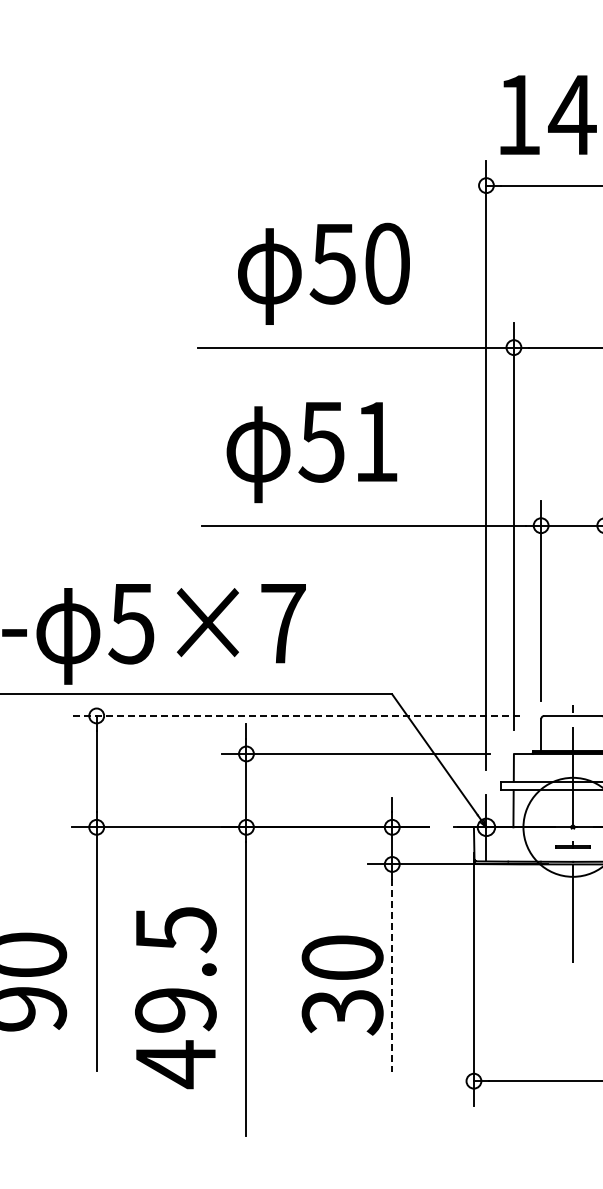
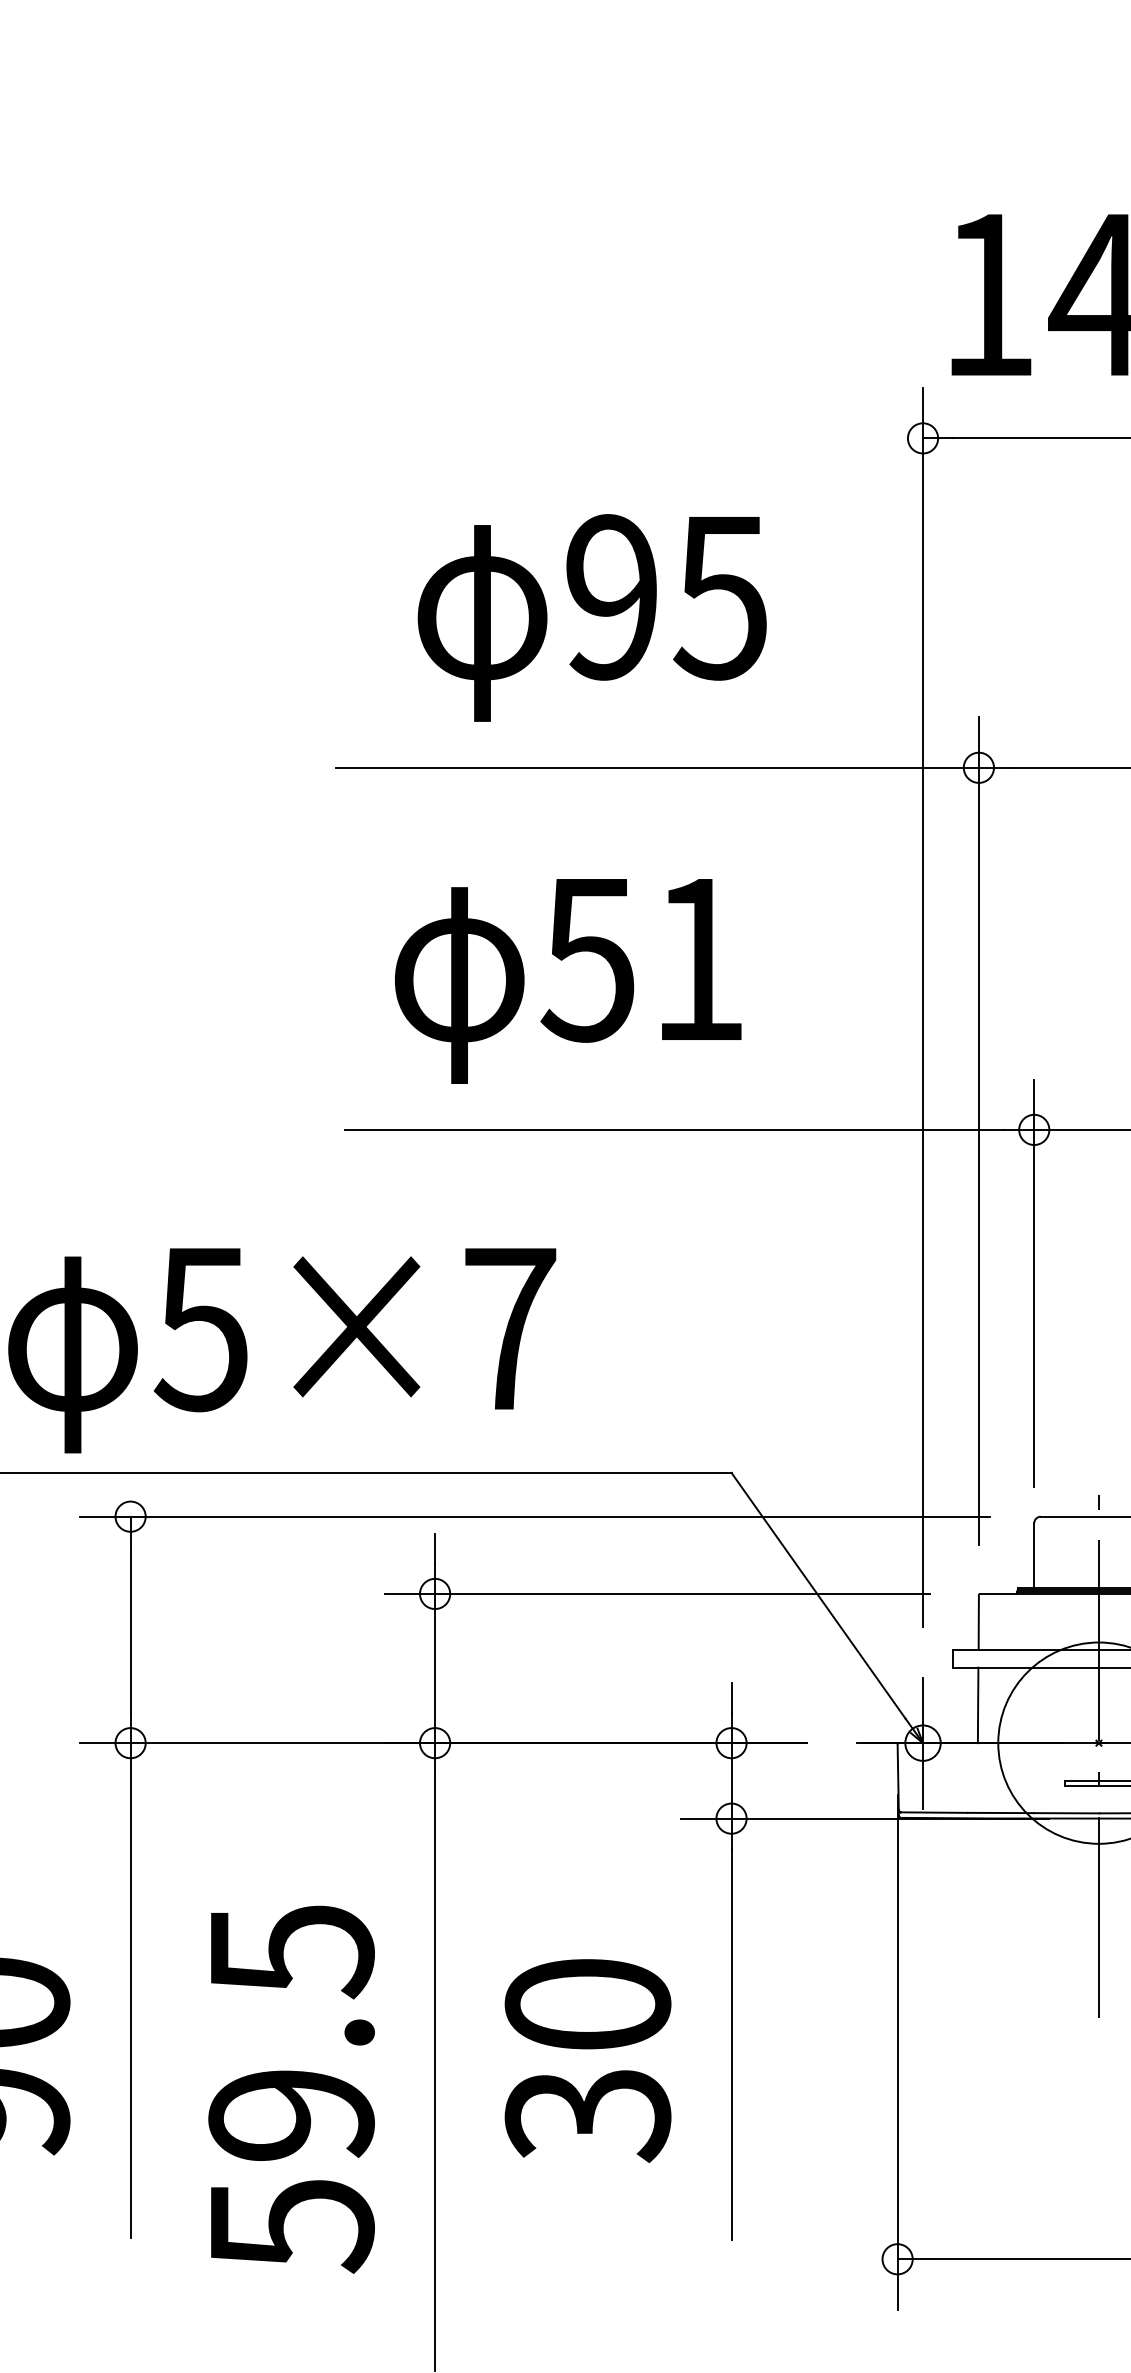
text: (359, 263) -> (664, 596), 50 -> 95
line: (295, 715) -> (534, 1515), dashed -> solid
line: (392, 975) -> (732, 2044), dashed -> solid
text: (342, 985) -> (587, 2060), moved
text: (176, 1064) -> (292, 2225), 49.5 -> 59.5

